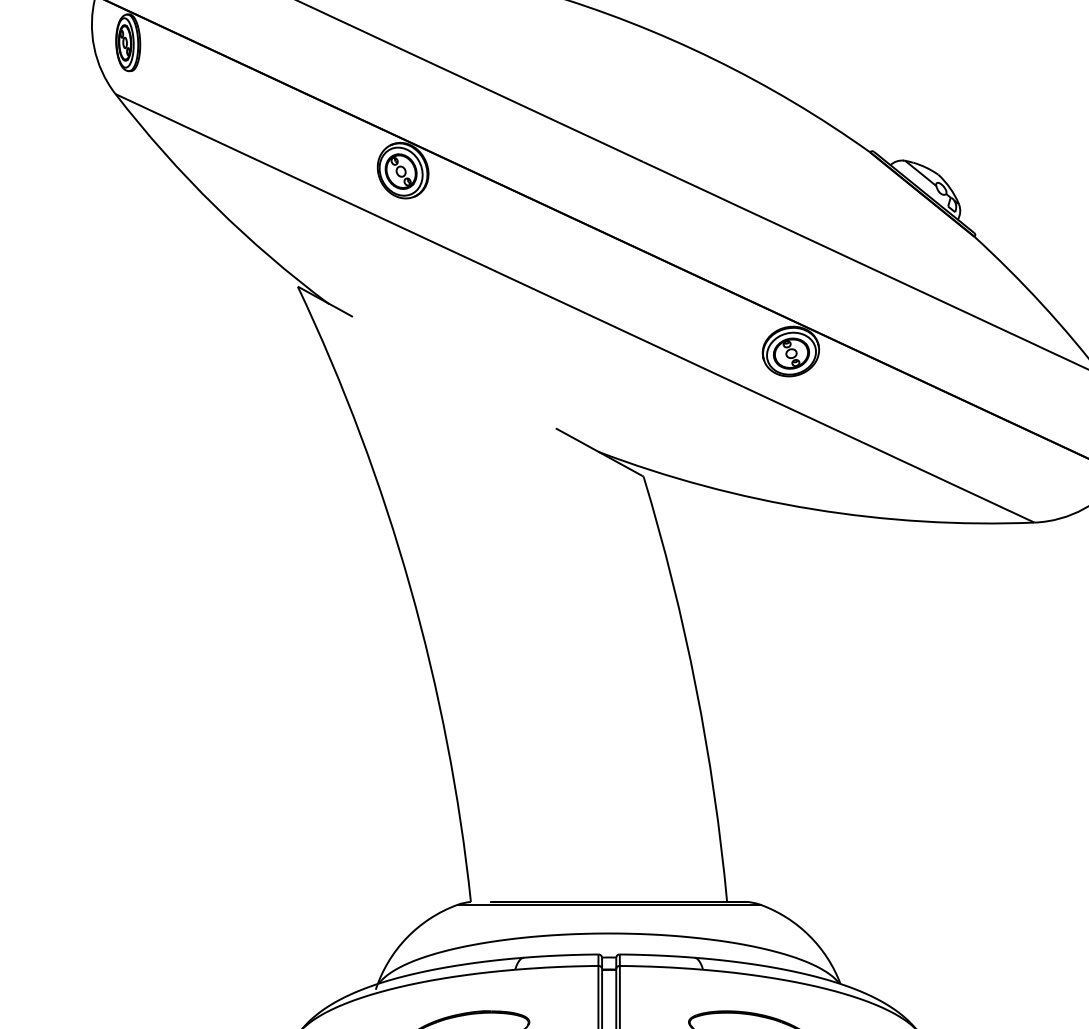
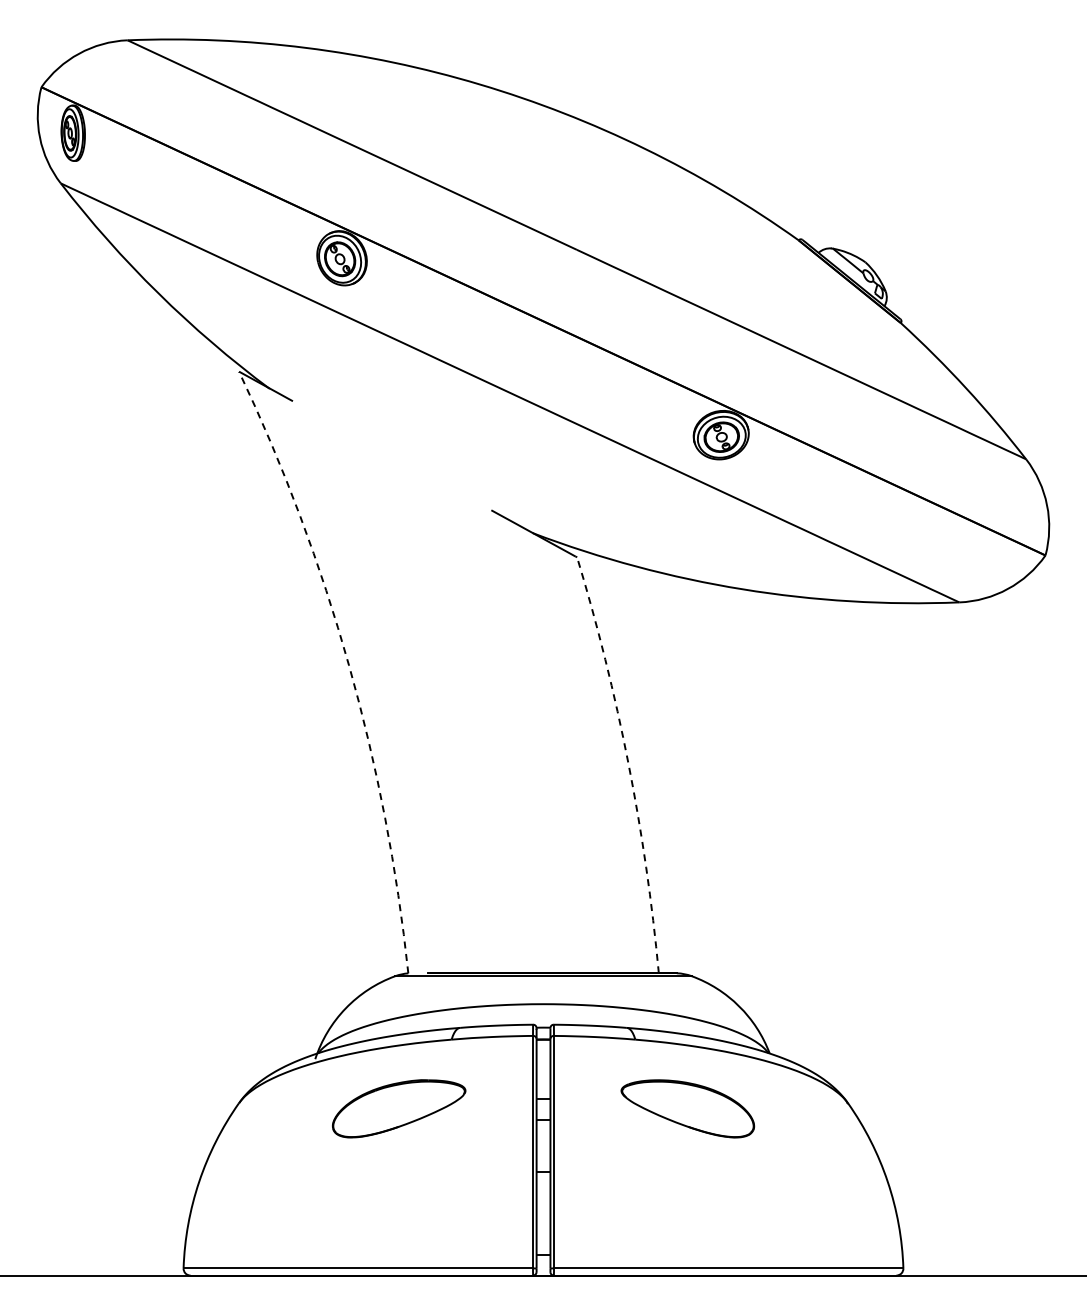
arc: (410, 587) -> (349, 665), solid -> dashed
arc: (696, 687) -> (628, 763), solid -> dashed

